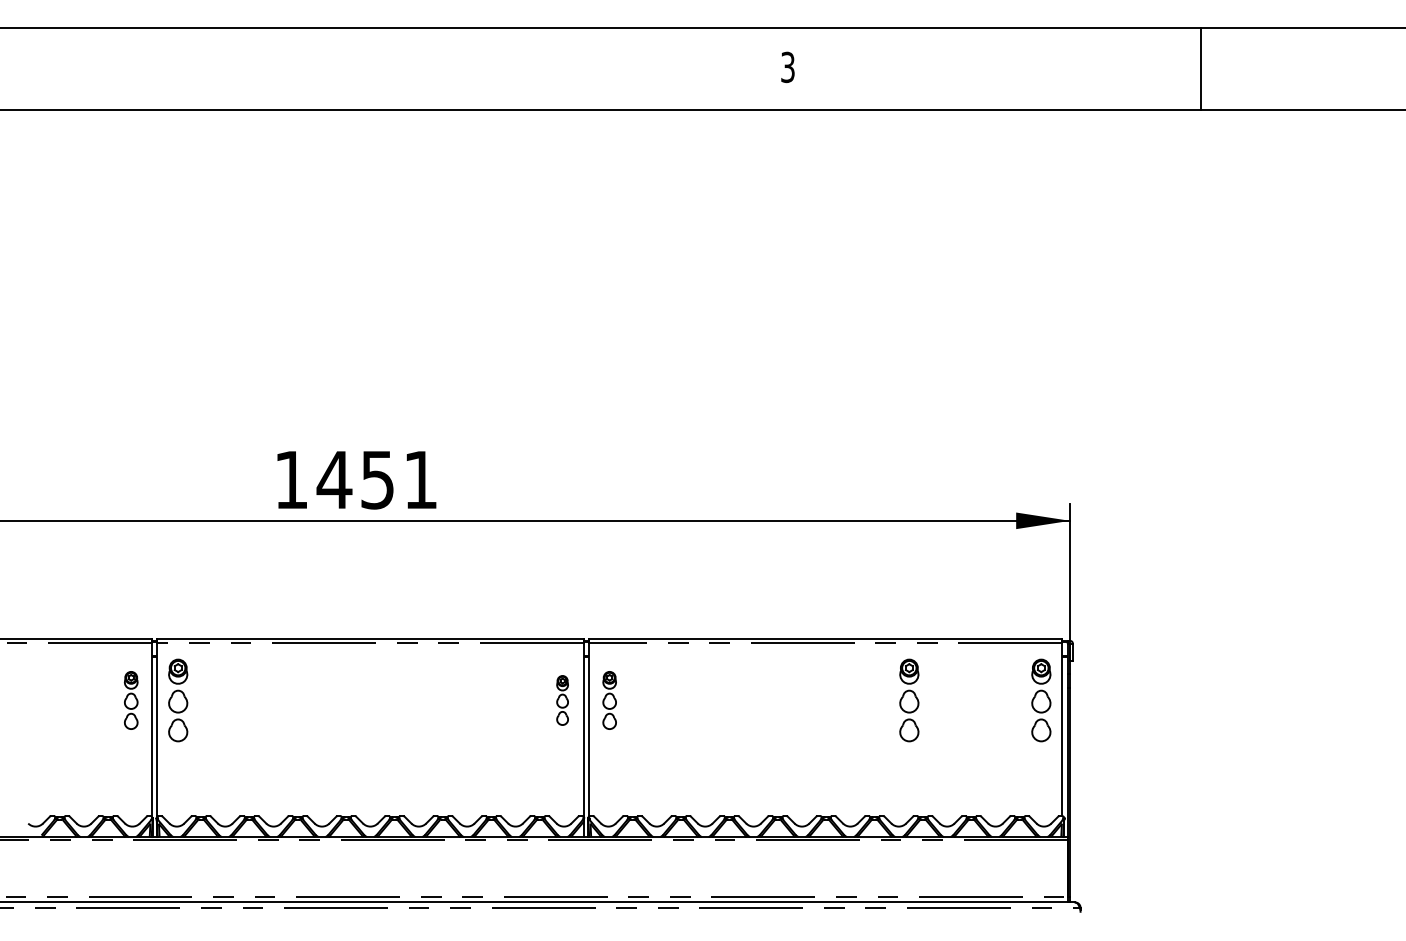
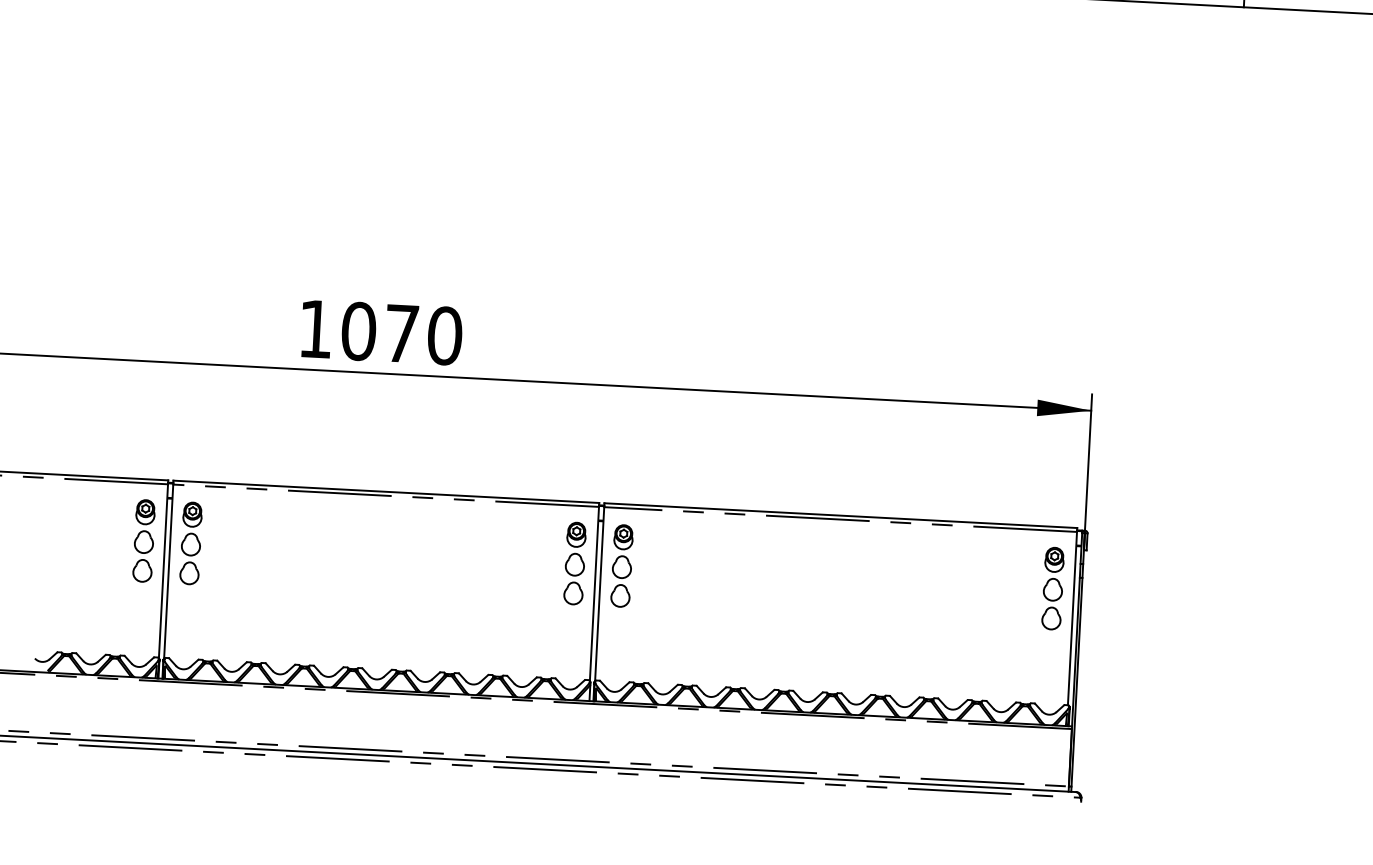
text: (376, 479) -> (400, 333), 1451 -> 1070
part: (131, 700) -> (144, 541), size x1.43
part: (562, 700) -> (574, 563), size x1.67
part: (609, 700) -> (621, 566), size x1.43
part: (909, 700) -> (921, 581), removed

